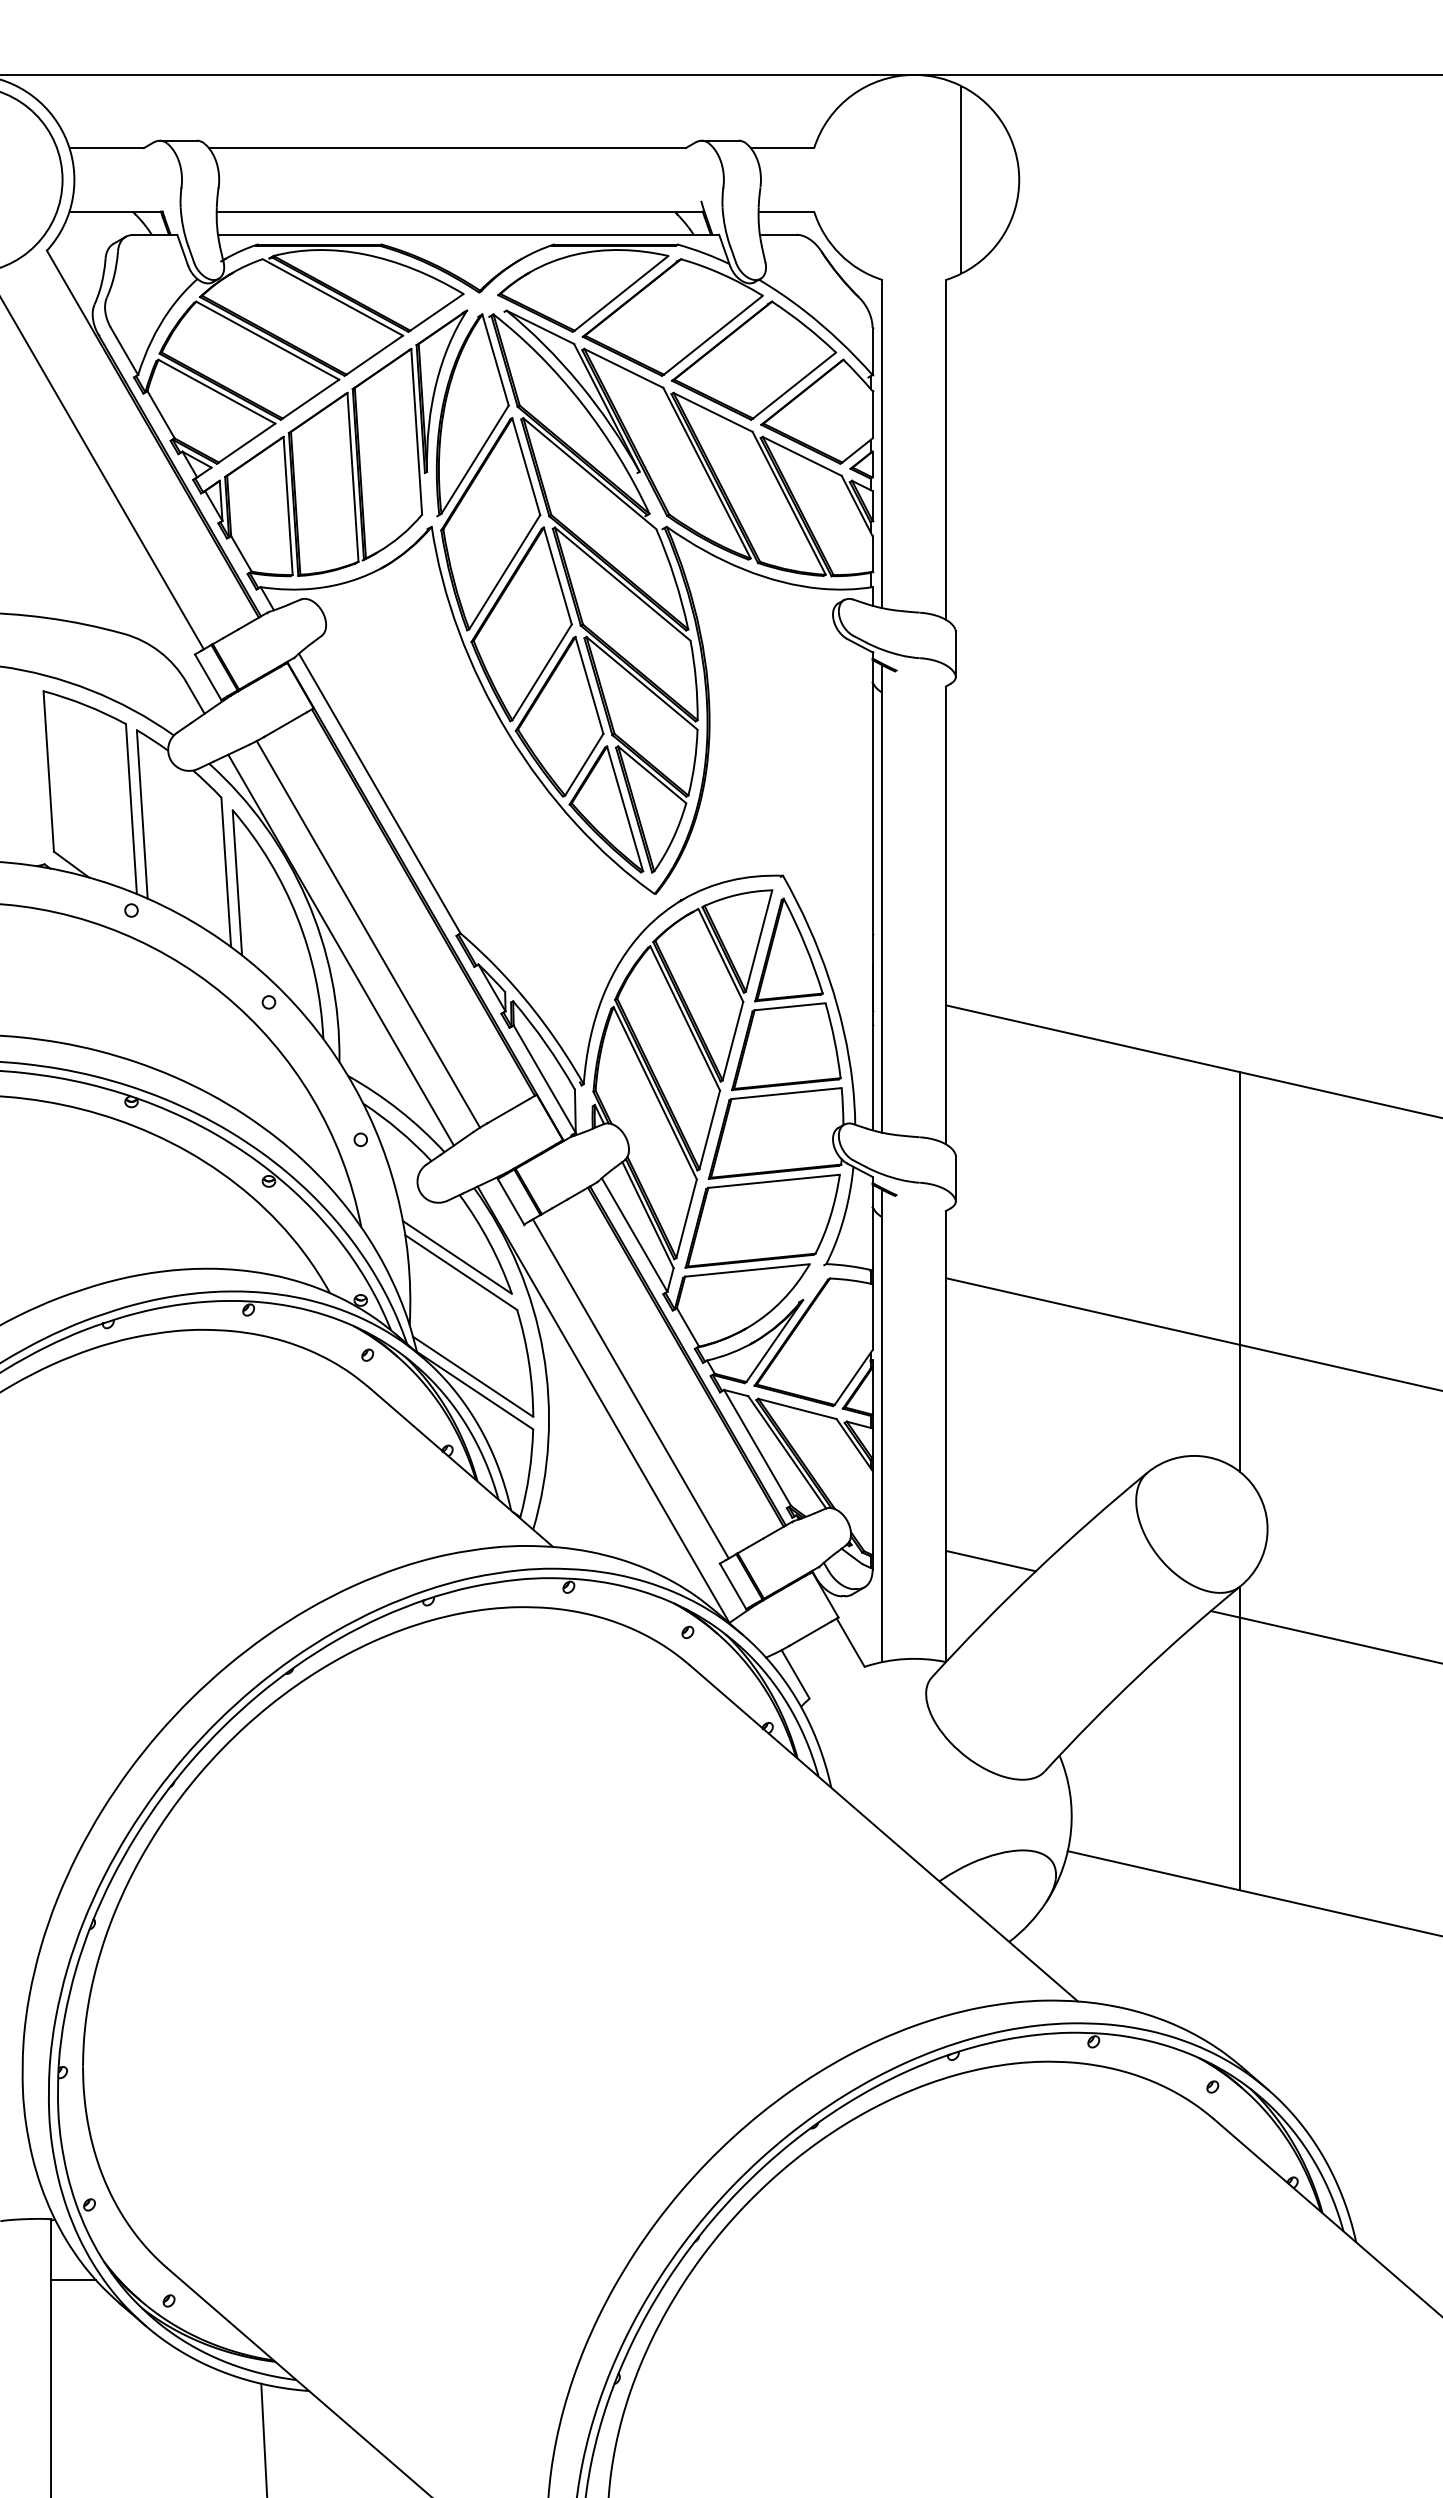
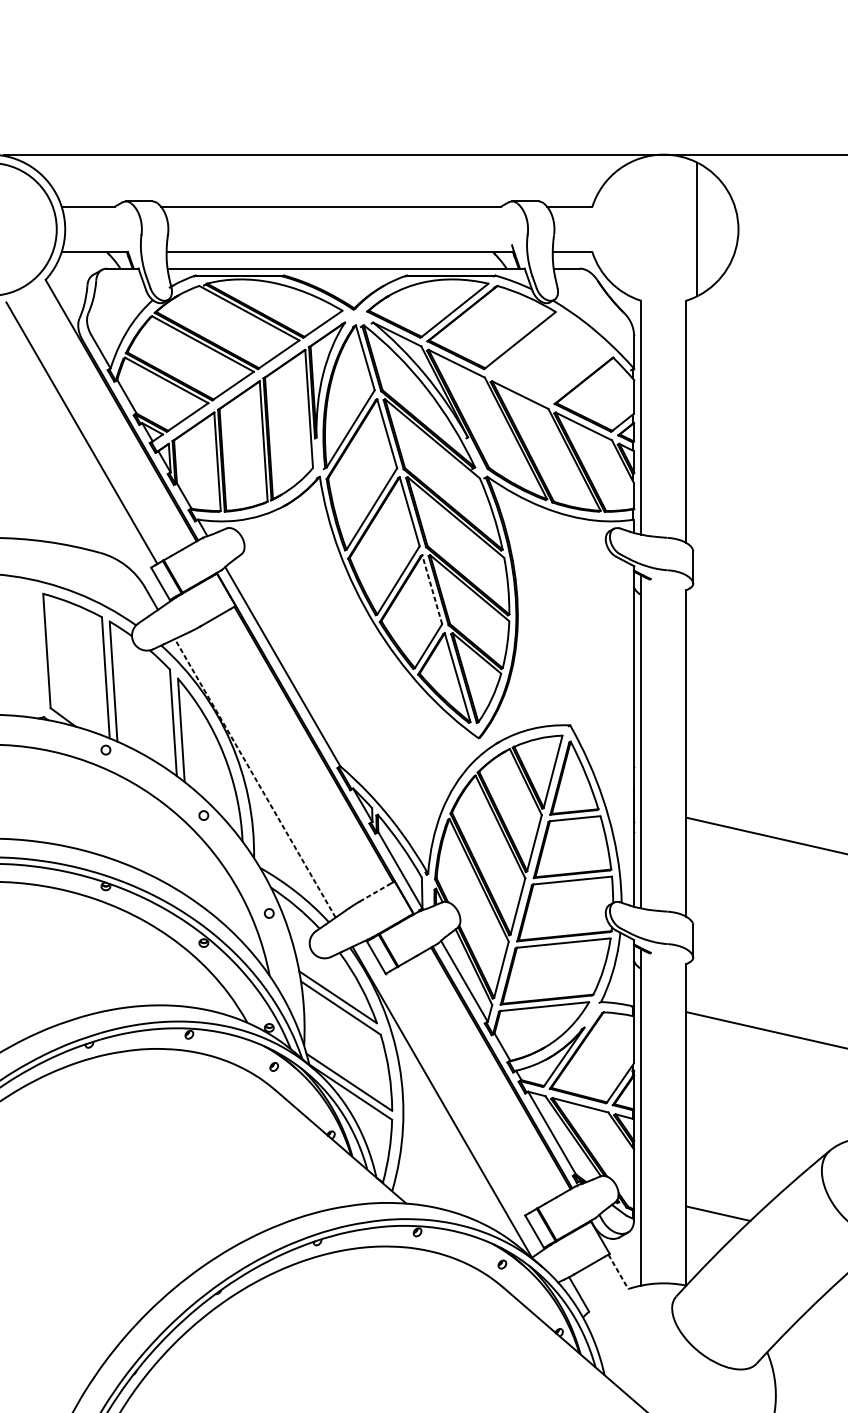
part: (754, 360) -> (549, 358), removed
line: (589, 685) -> (432, 589), solid -> dashed
line: (368, 934) -> (274, 767), removed
line: (341, 950) -> (255, 778), solid -> dashed
line: (509, 1110) -> (375, 892), solid -> dashed
line: (630, 1388) -> (461, 1090), removed
line: (850, 1642) -> (618, 1271), solid -> dashed

